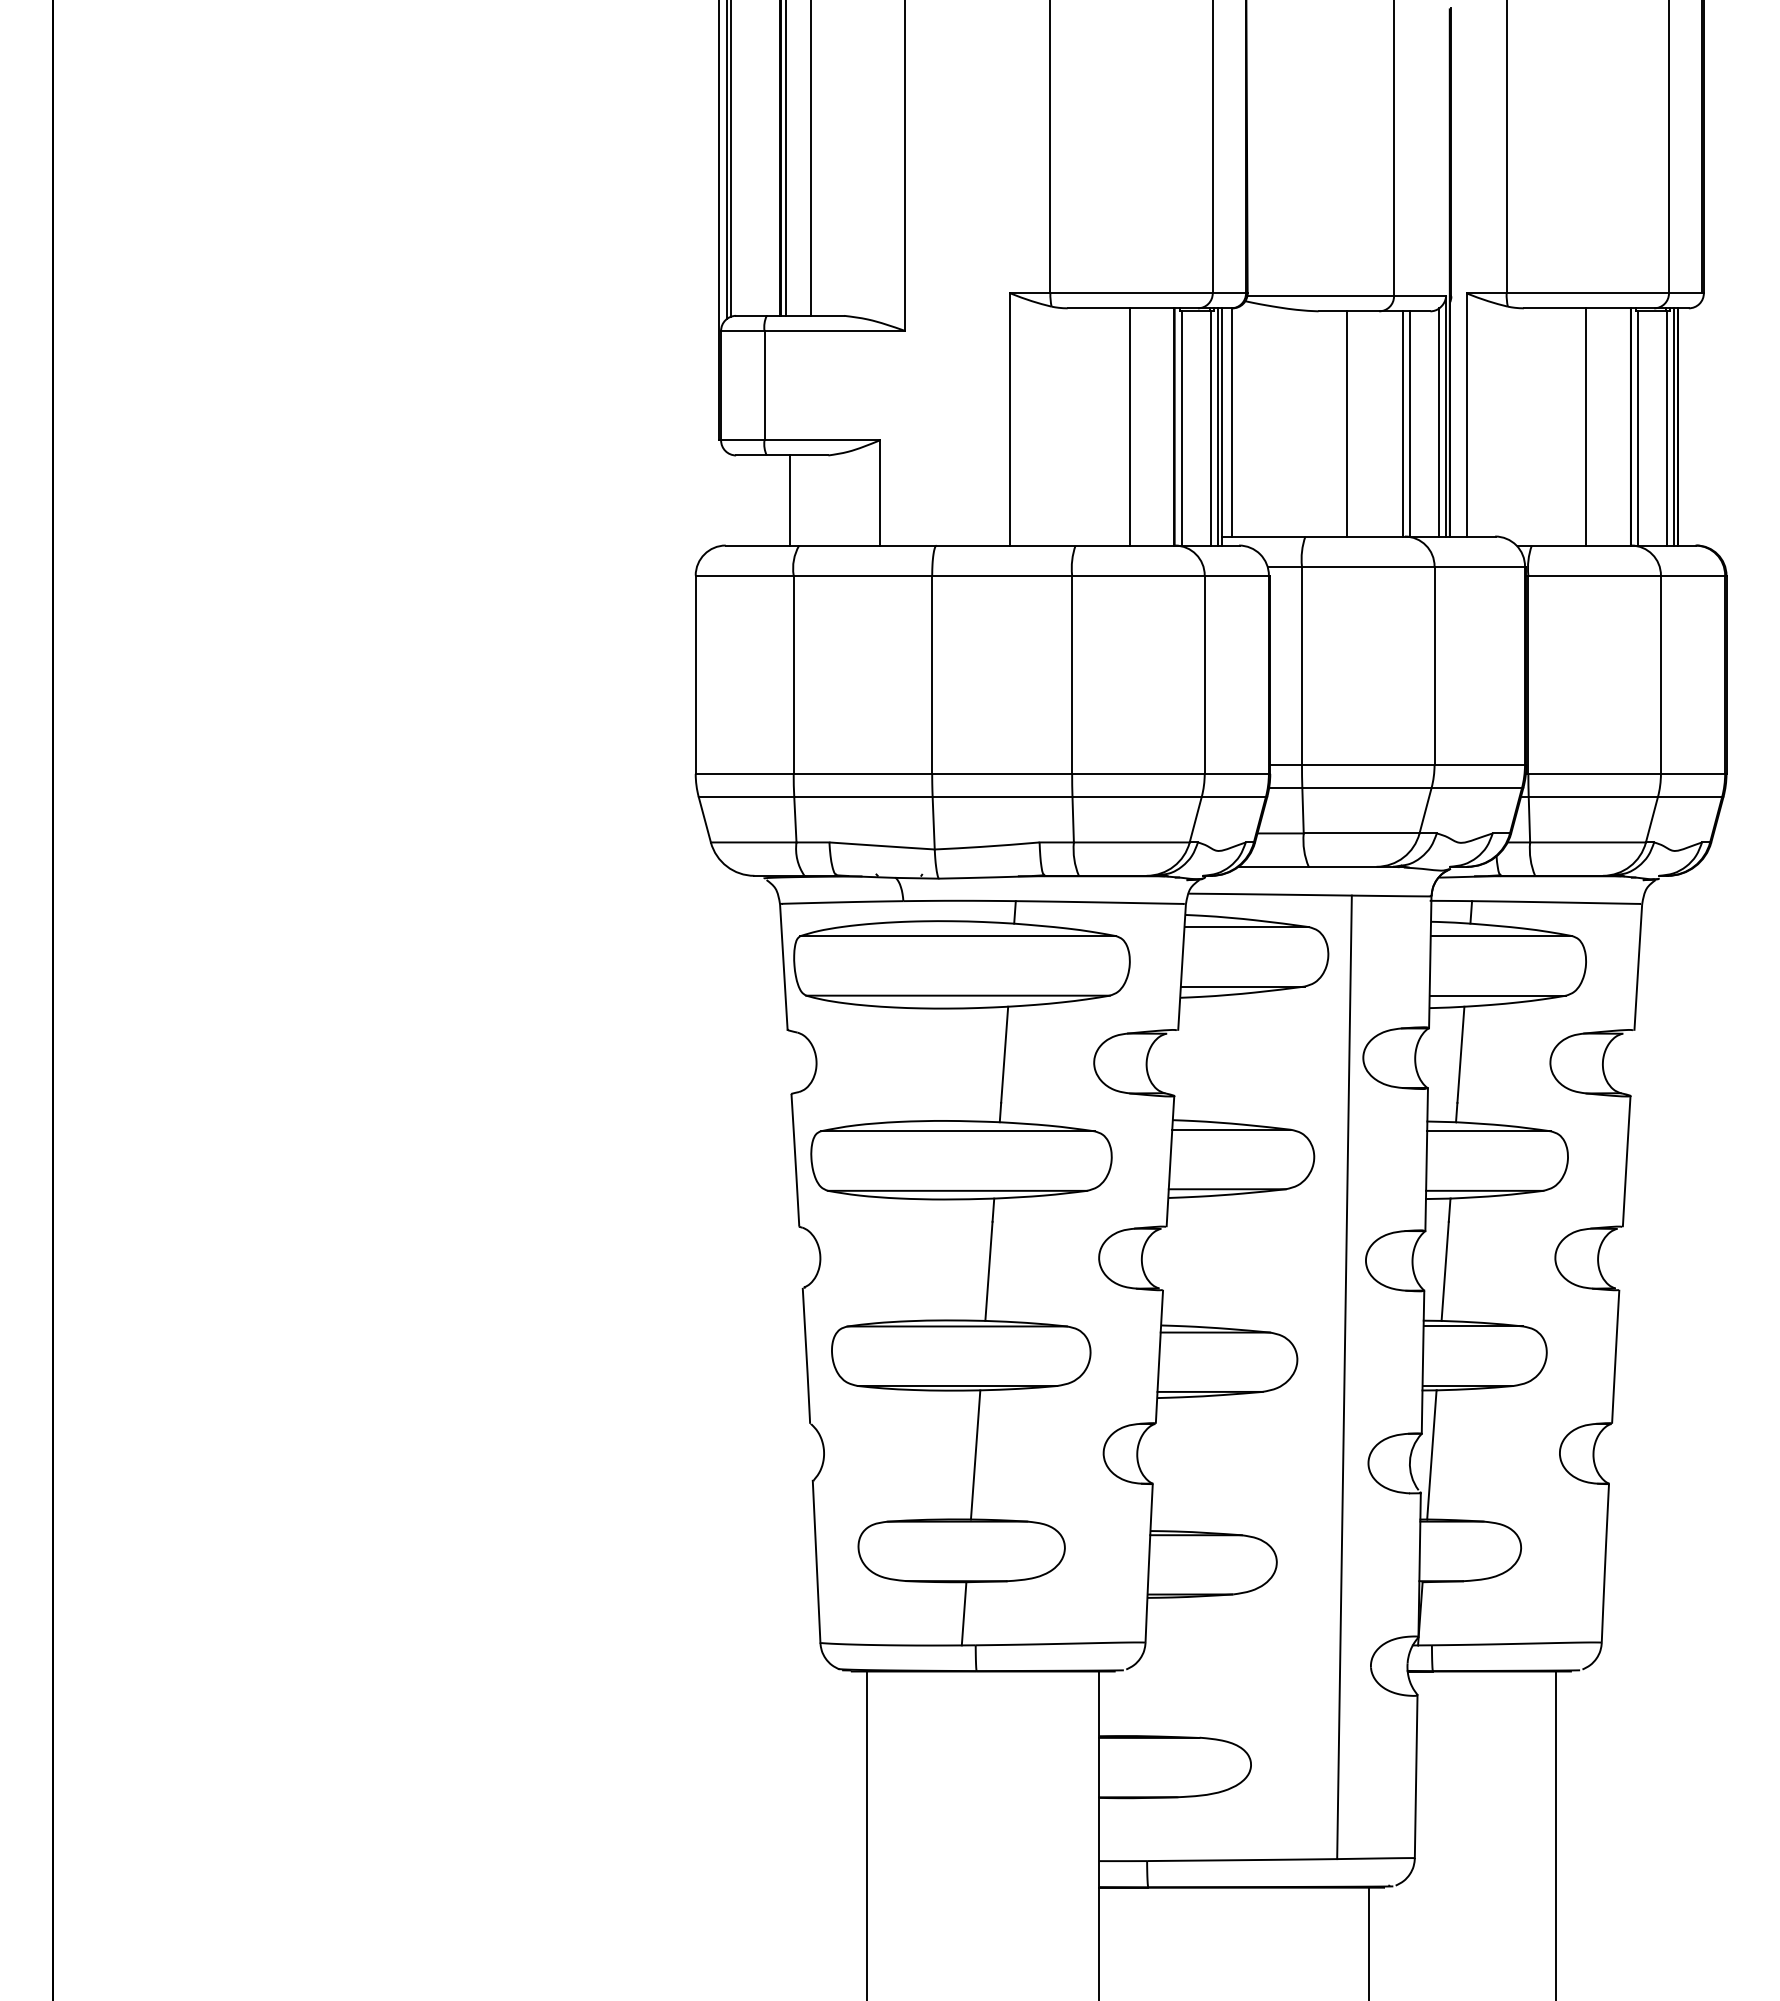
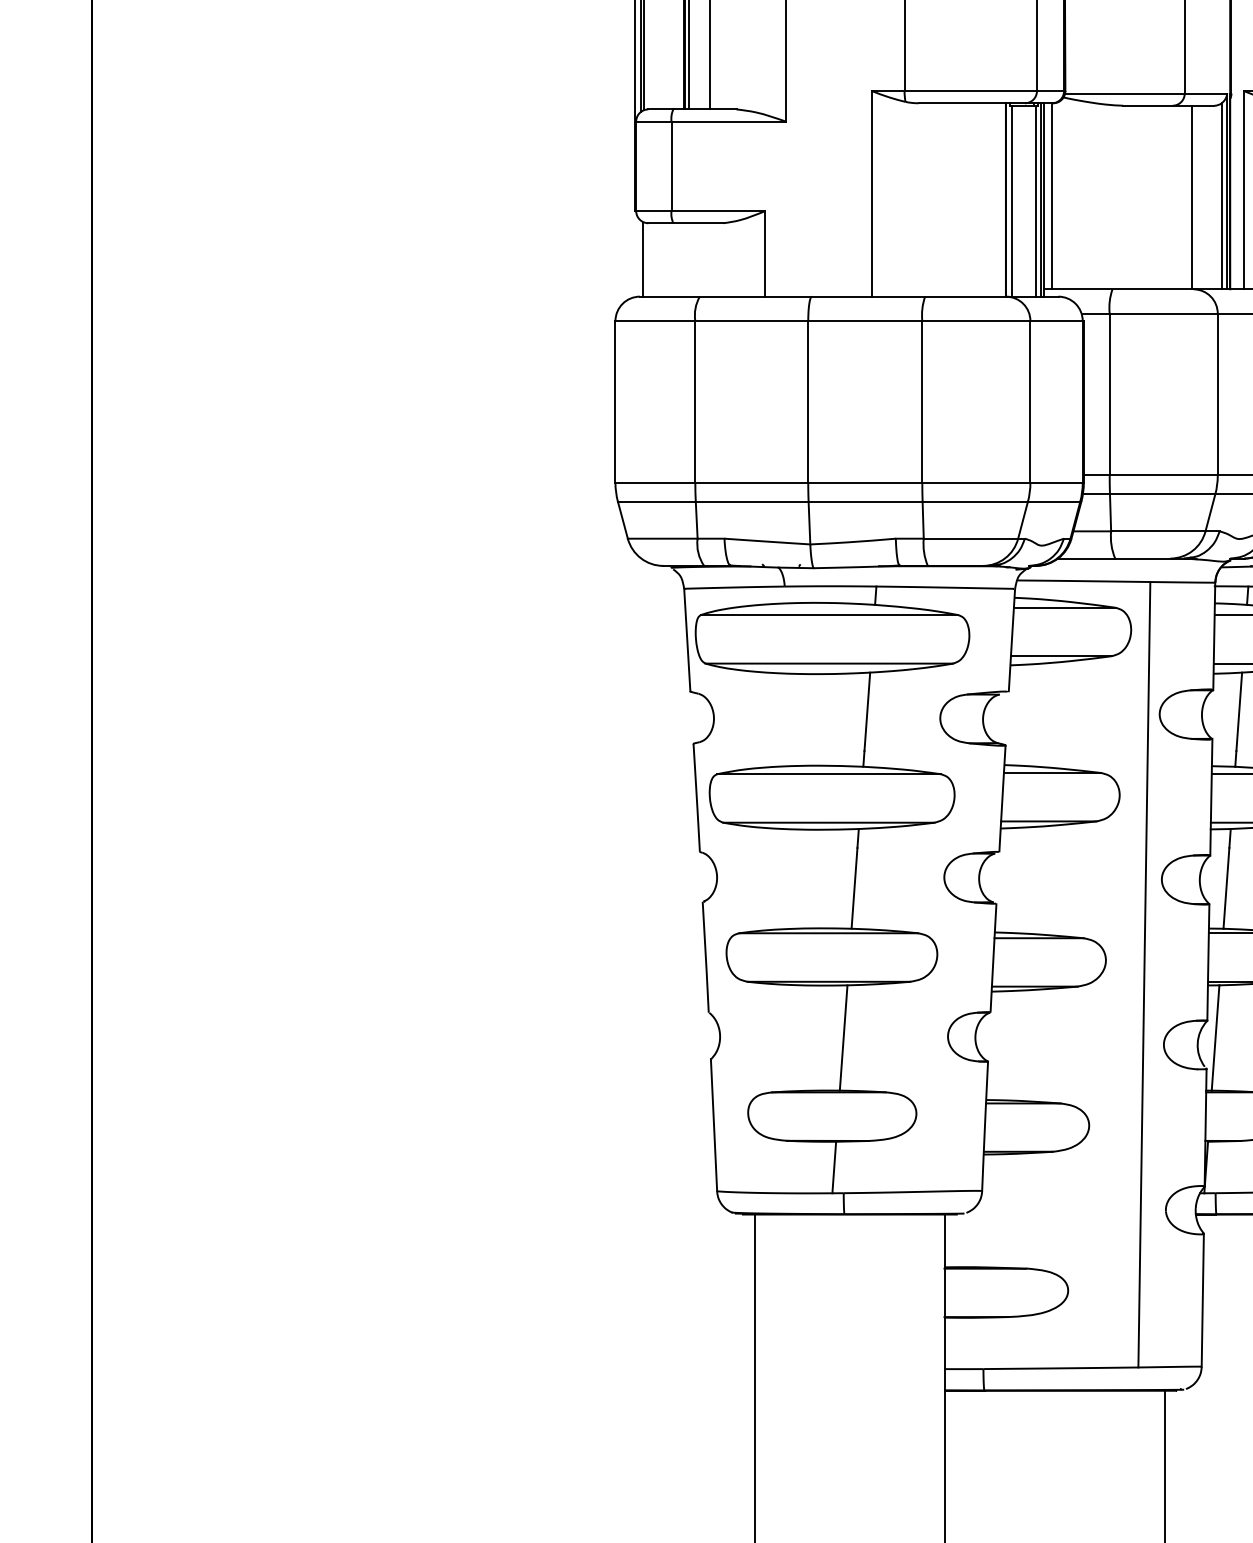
line: (1346, 423) -> (1145, 197), removed
line: (1409, 423) -> (1197, 197), removed
line: (1129, 426) -> (969, 199), removed
line: (790, 500) -> (643, 259), moved

